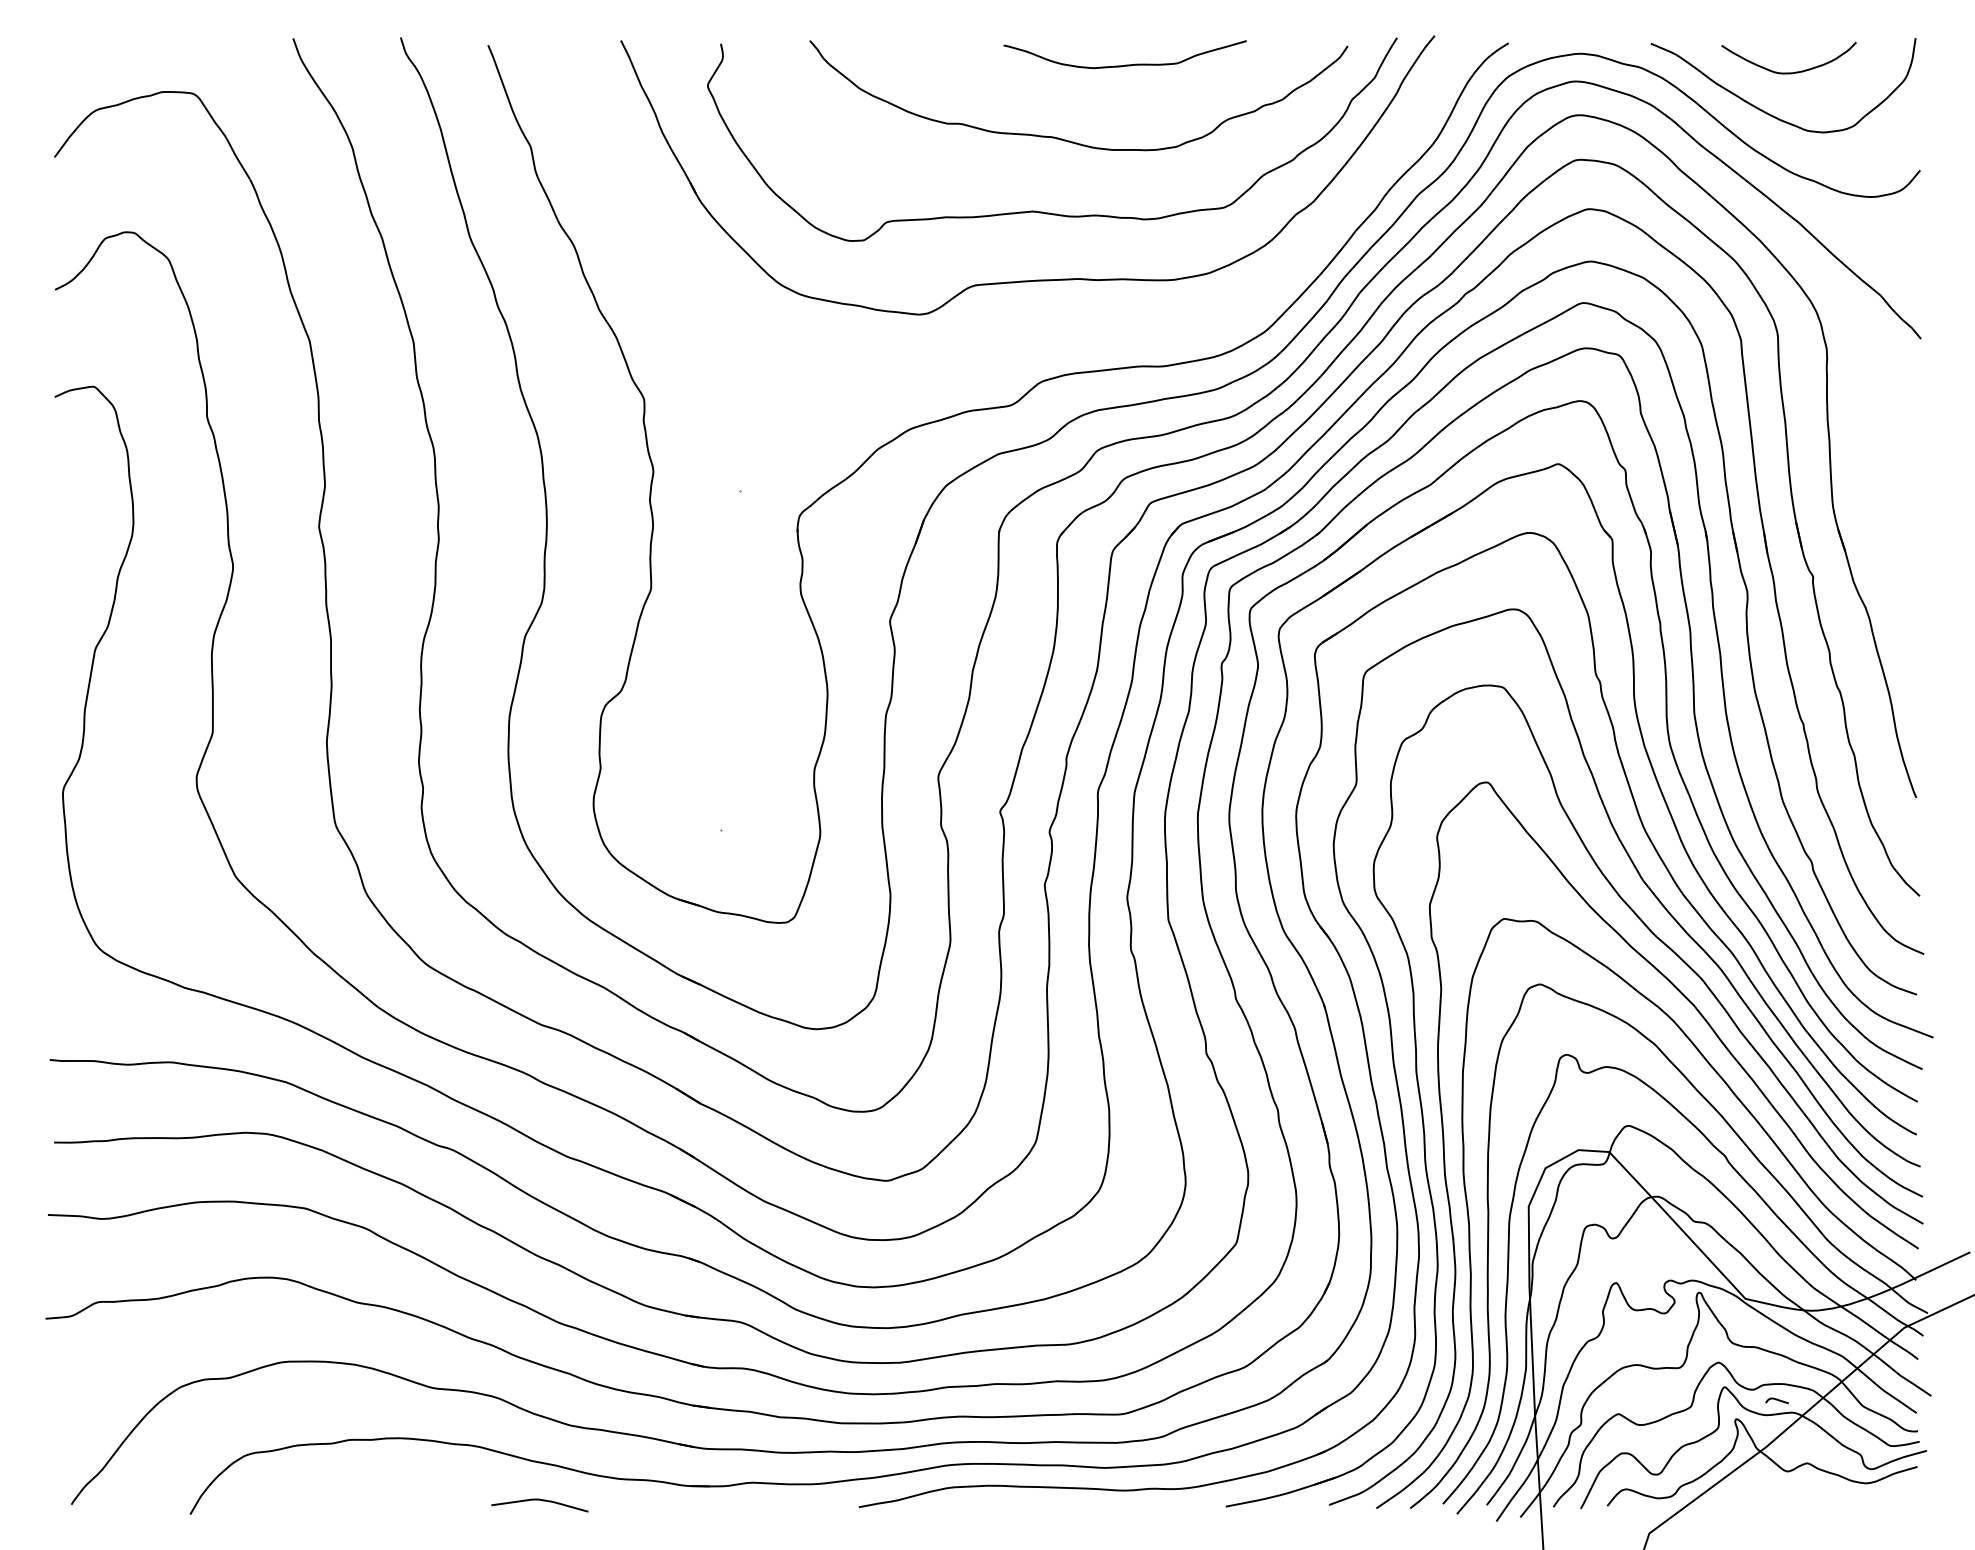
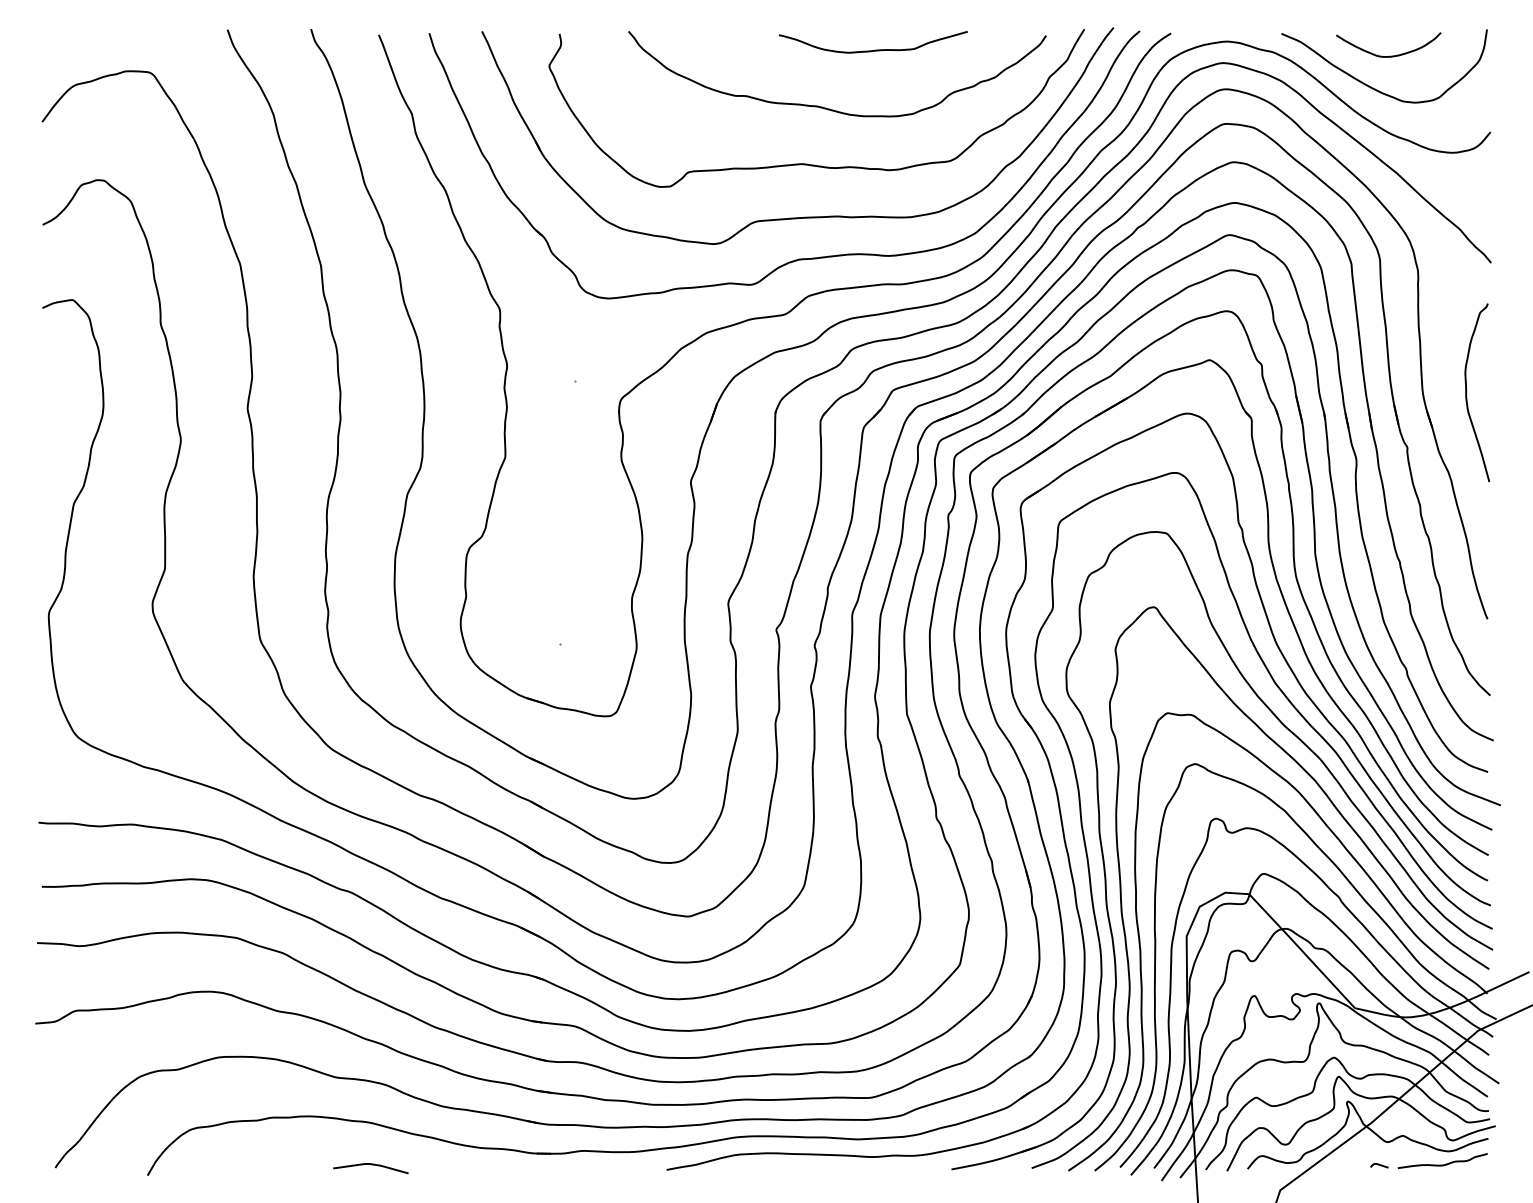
part: (1029, 333) -> (799, 258), added
curve: (1889, 506) -> (1466, 393), added
curve: (1776, 1400) -> (1379, 1165), moved
curve: (1861, 1499) -> (1444, 1163), added
curve: (539, 1500) -> (370, 1164), moved

